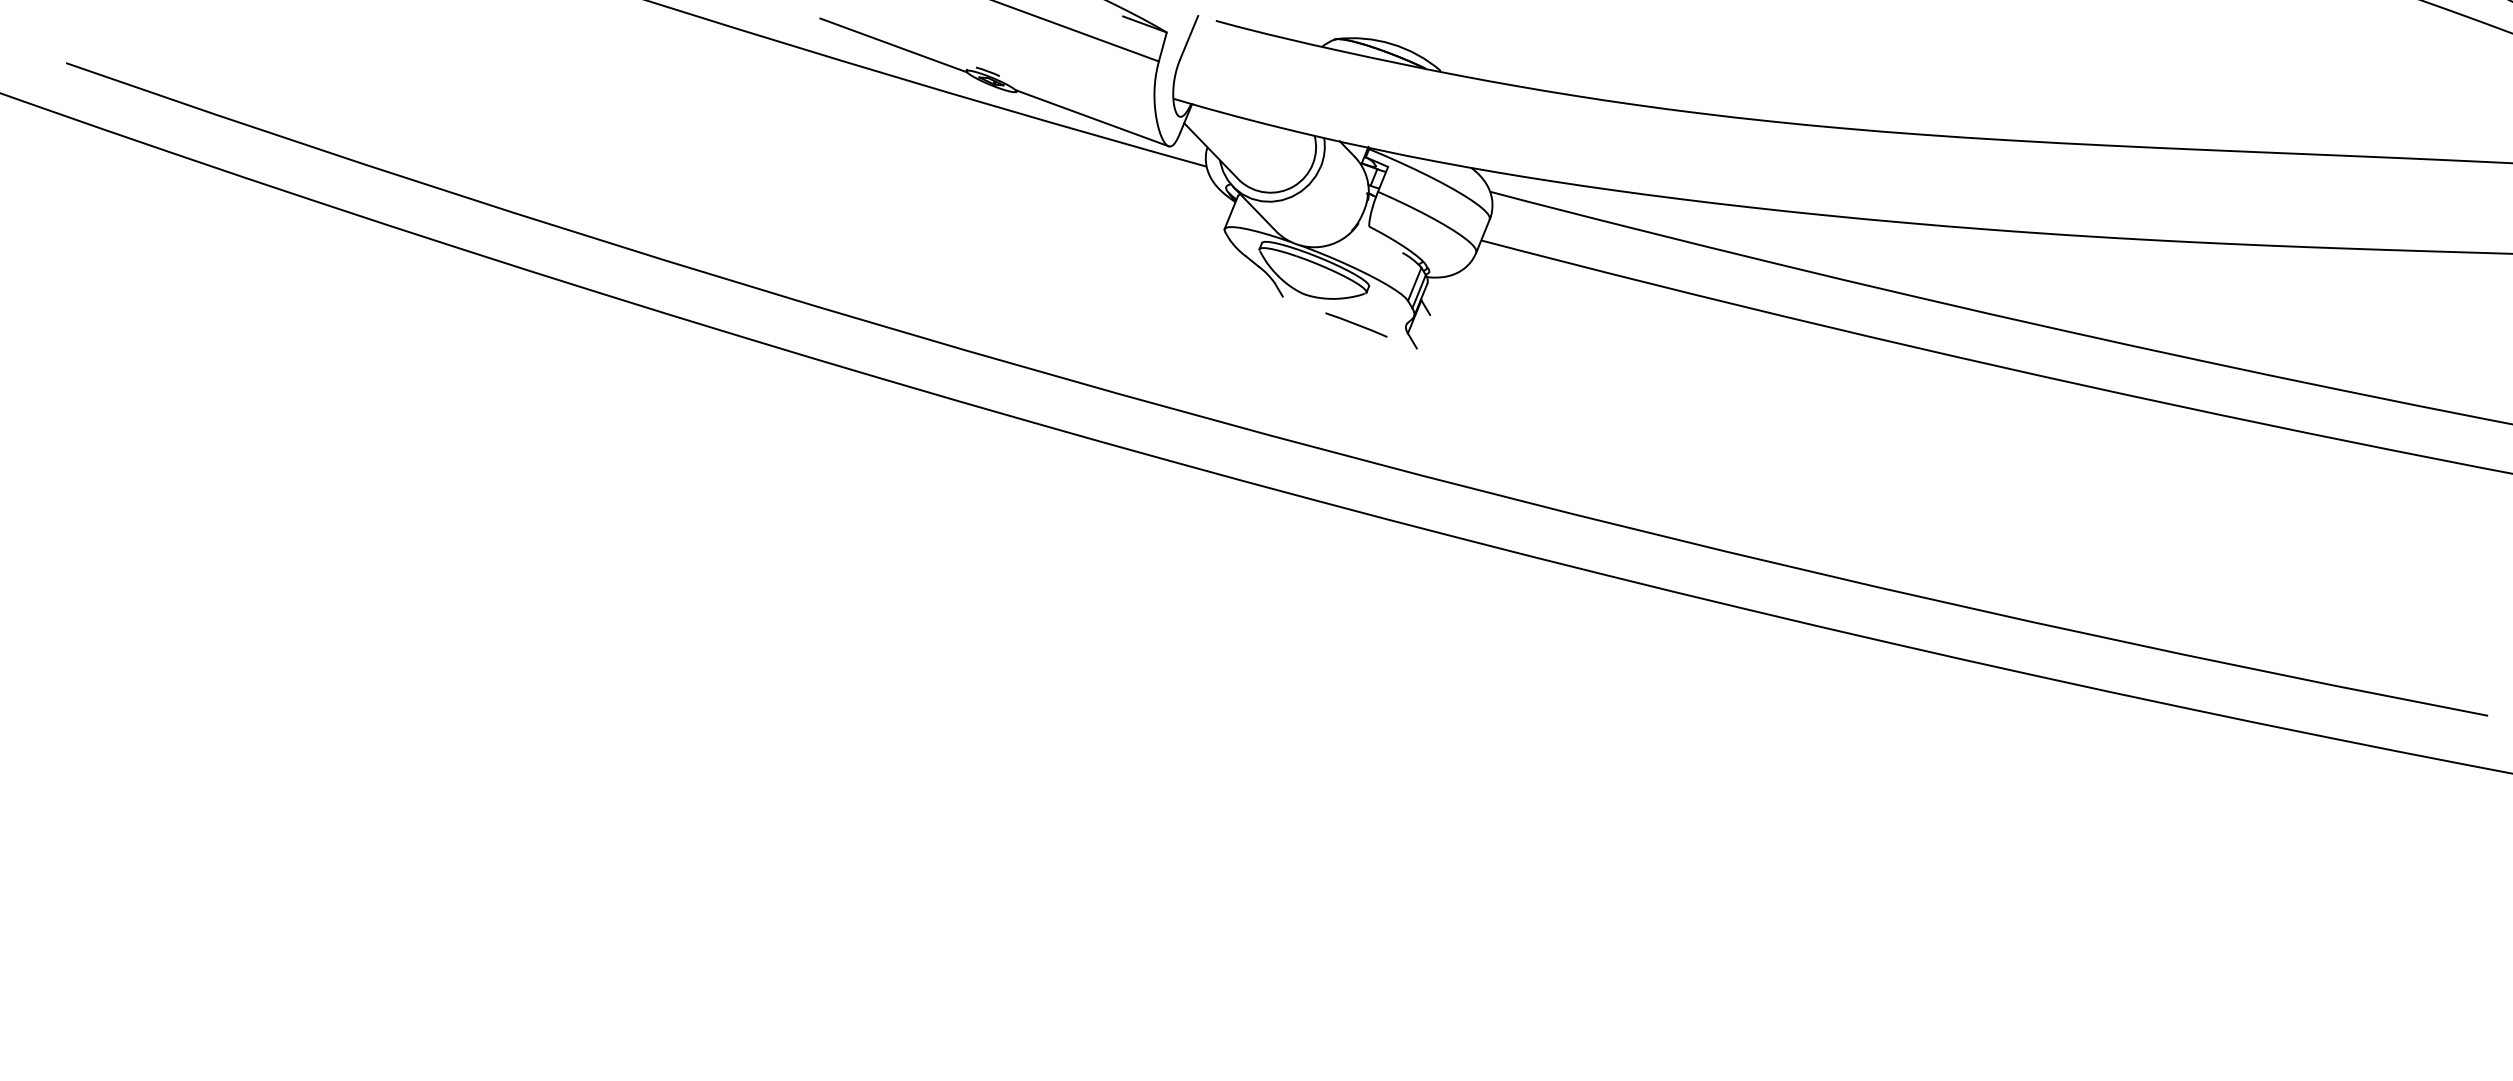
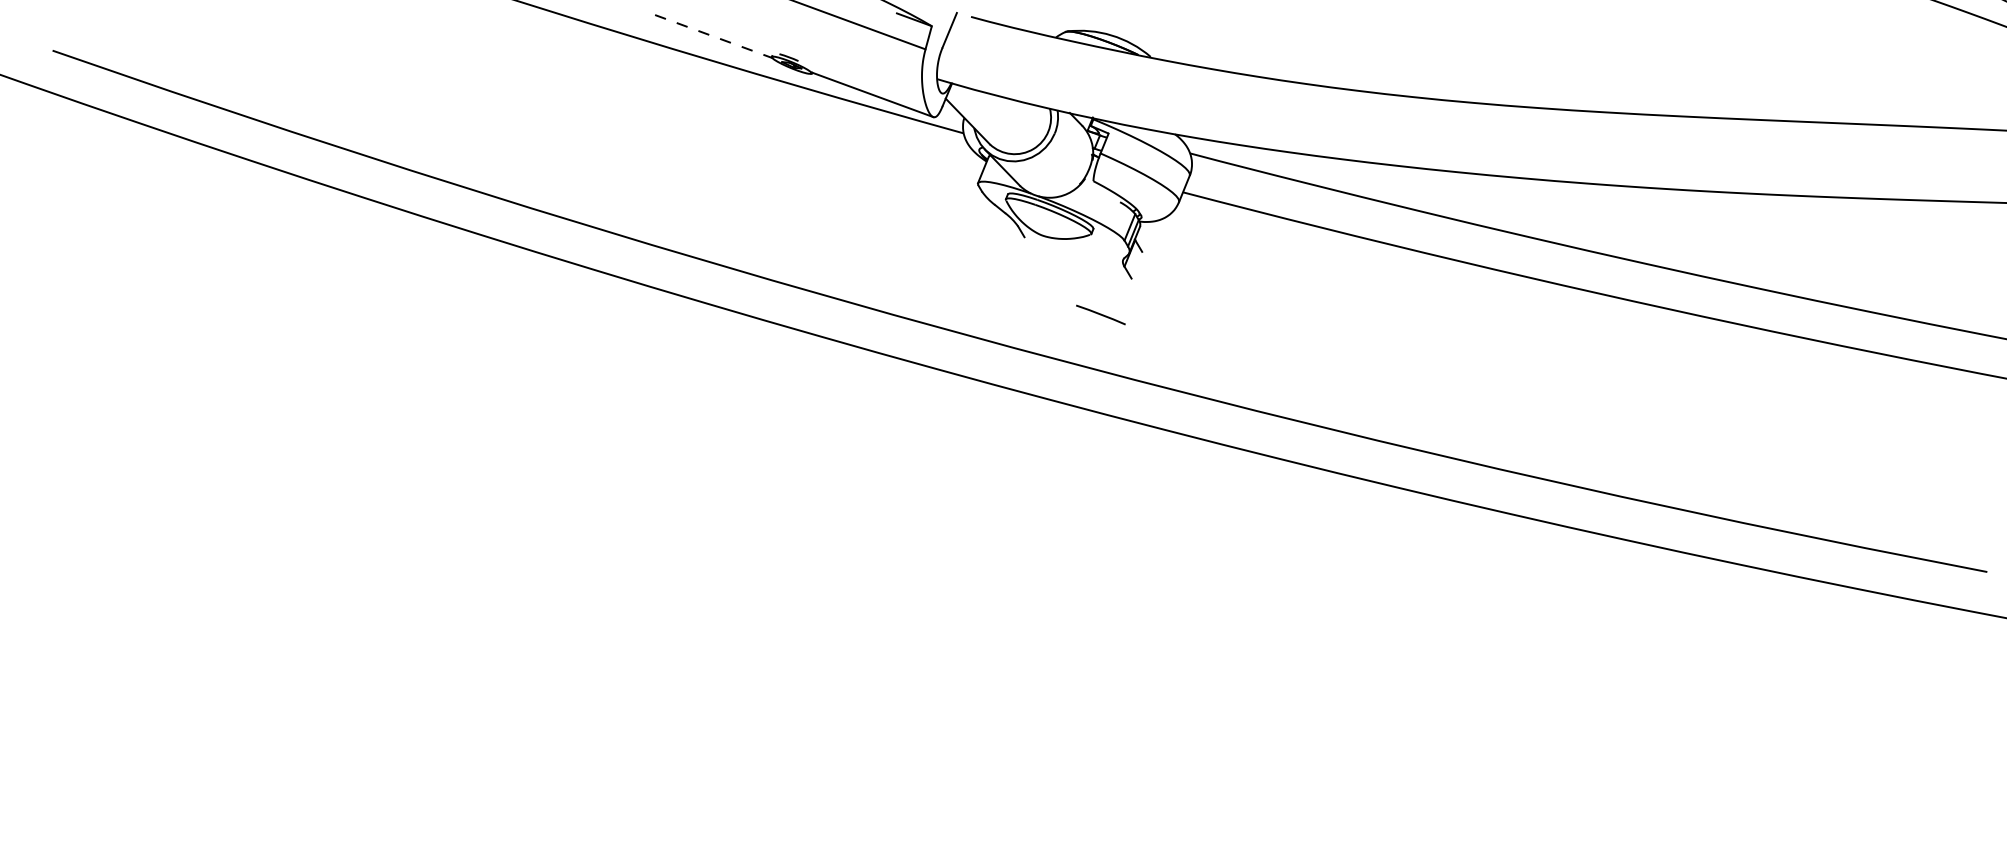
line: (894, 45) -> (714, 36), solid -> dashed
line: (1356, 324) -> (1100, 314), moved

